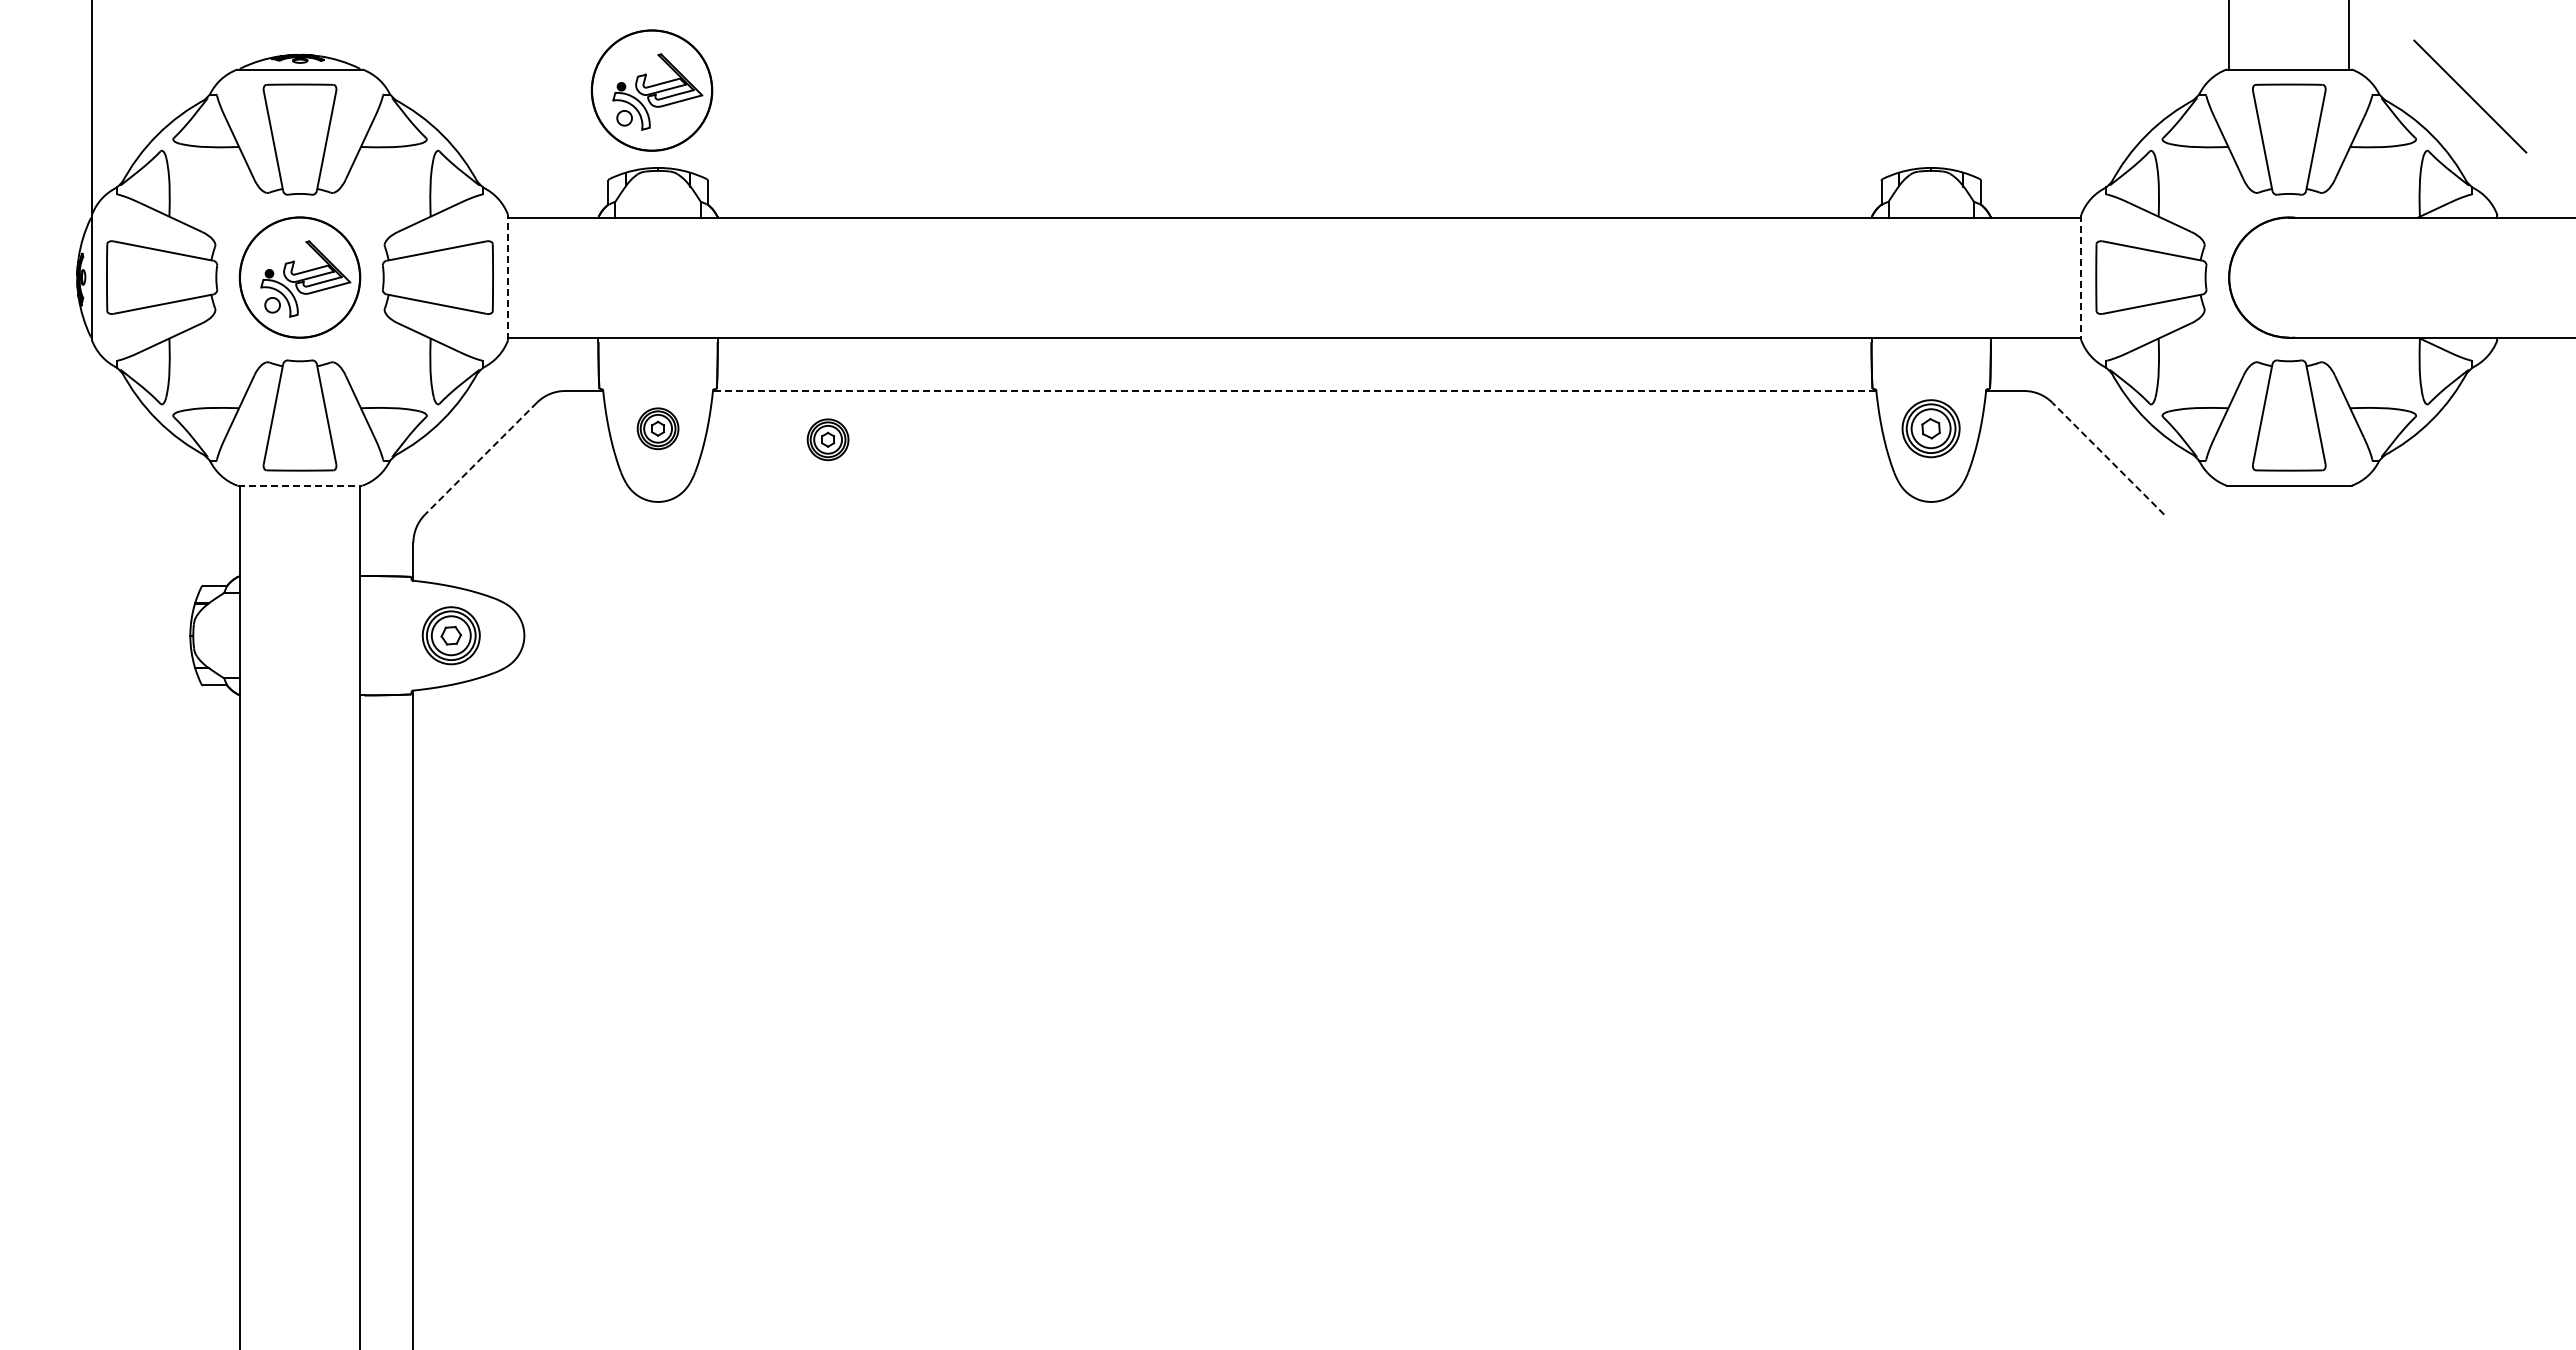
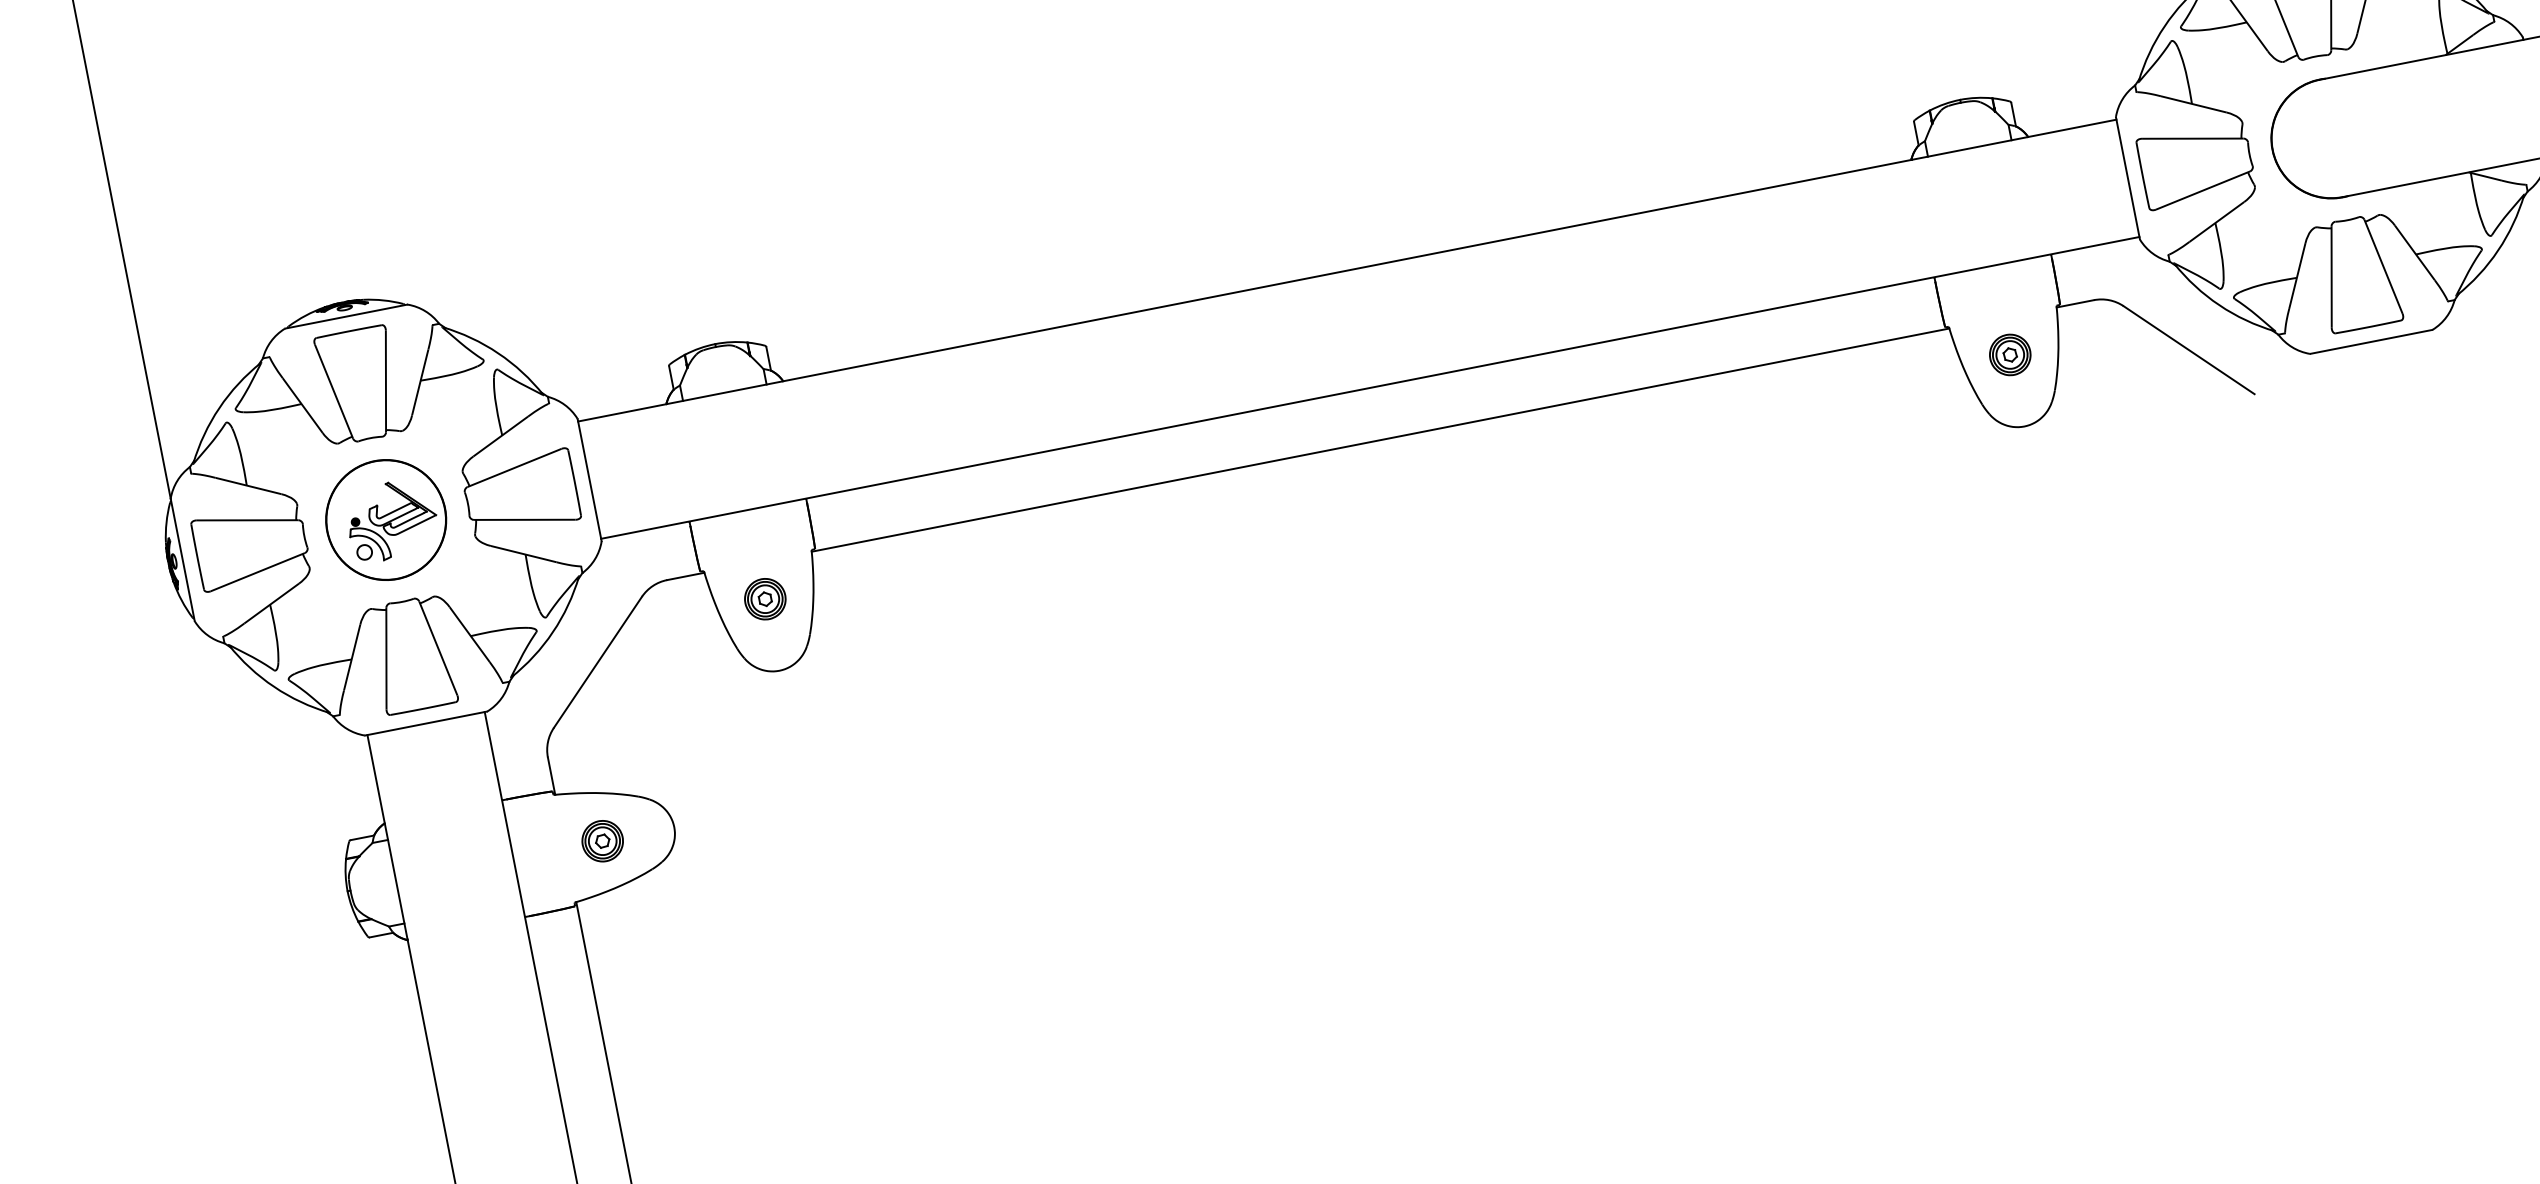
part: (651, 90) -> (693, 269), removed
line: (508, 277) -> (590, 479), dashed -> solid
line: (2081, 278) -> (2128, 179), dashed -> solid
line: (1294, 391) -> (1380, 440), dashed -> solid
part: (1931, 428) -> (2010, 354), size x0.71
part: (827, 439) -> (933, 577), removed
line: (480, 458) -> (597, 662), dashed -> solid
line: (2107, 458) -> (2188, 350), dashed -> solid
line: (300, 485) -> (426, 723), dashed -> solid
part: (450, 635) -> (601, 841), size x0.71

